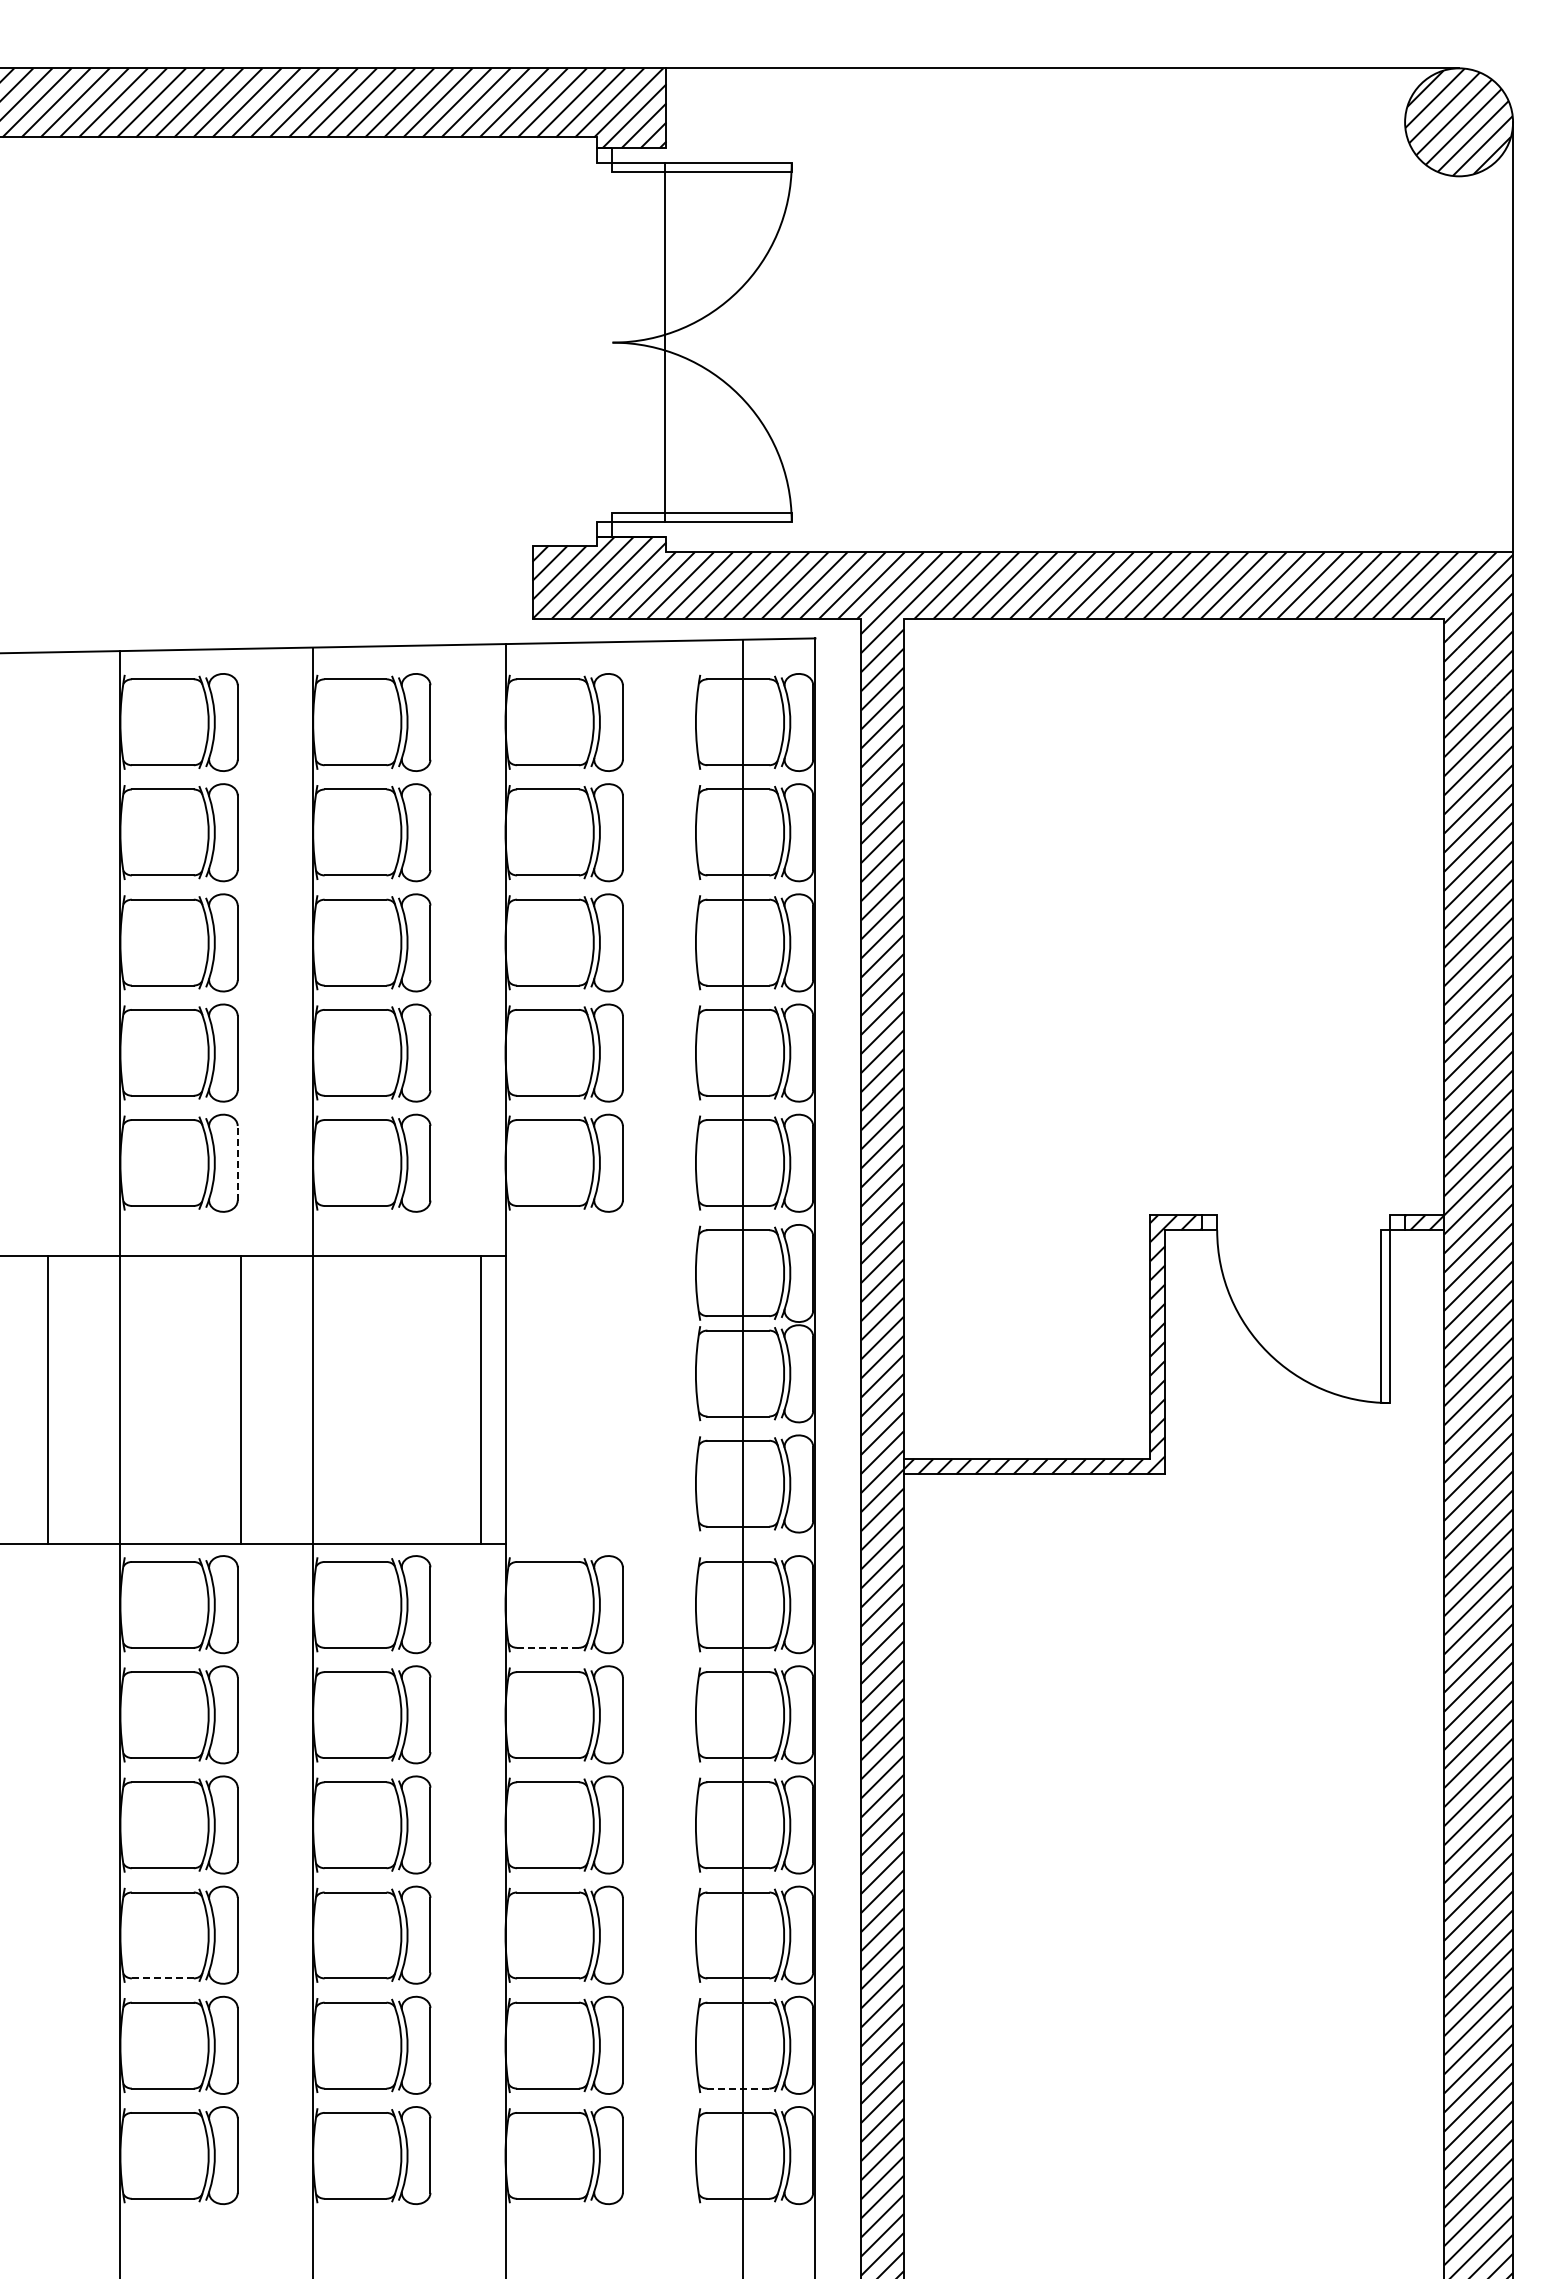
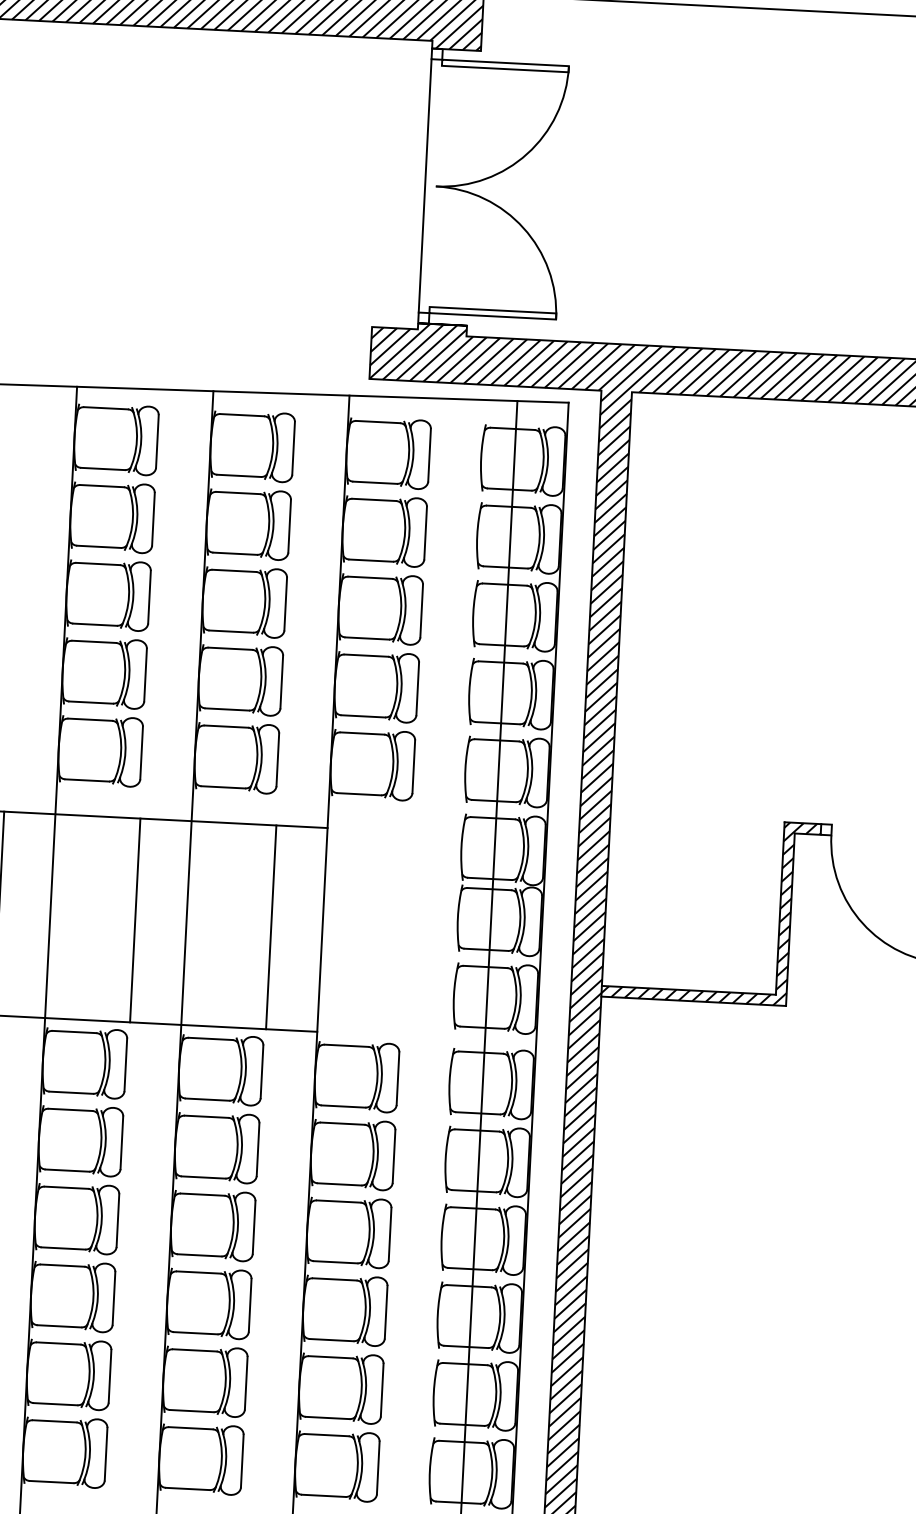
line: (665, 342) -> (425, 185), moved
line: (237, 1162) -> (141, 752), dashed -> solid
line: (481, 1399) -> (271, 926), moved
line: (547, 1647) -> (343, 1106), dashed -> solid
line: (162, 1978) -> (59, 1326), dashed -> solid
line: (738, 2088) -> (462, 1424), dashed -> solid

